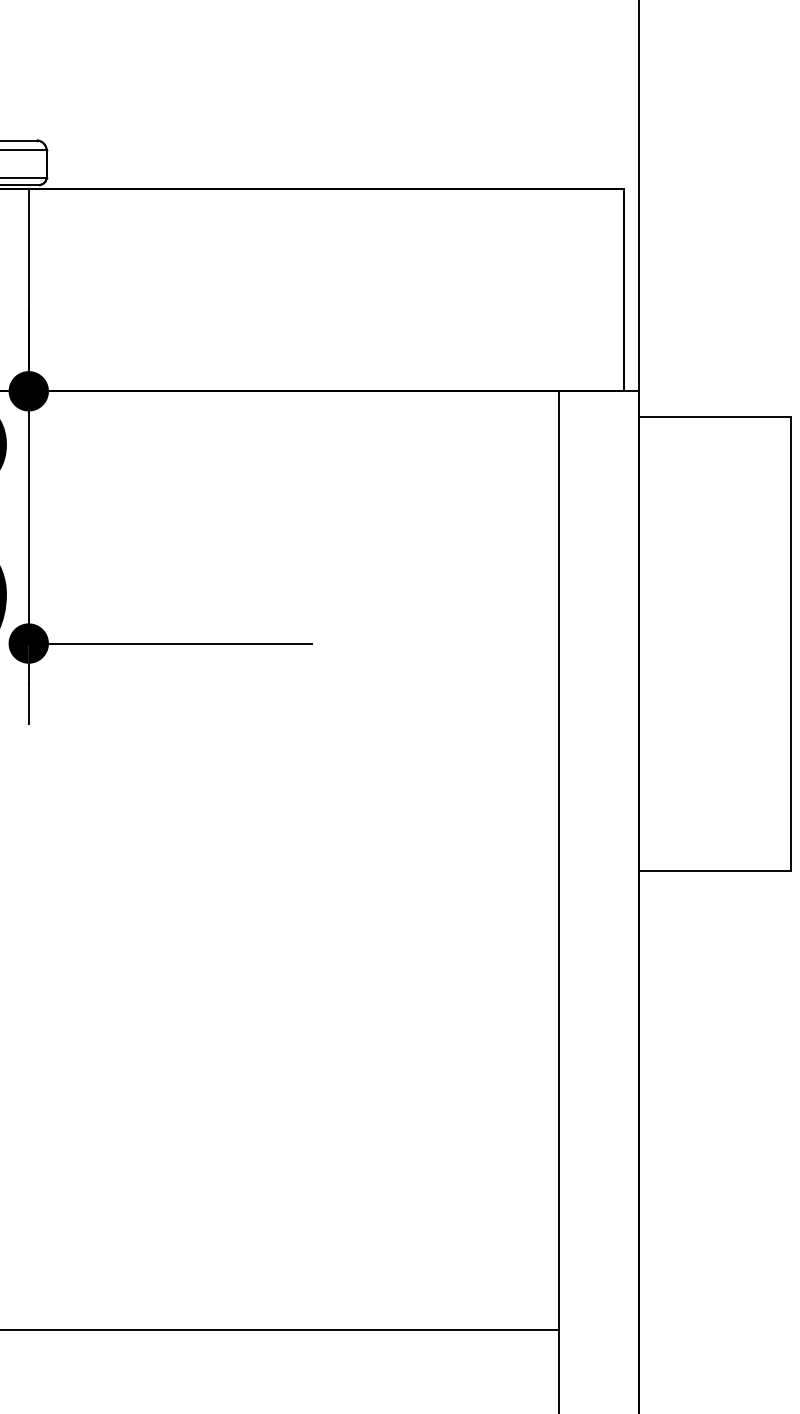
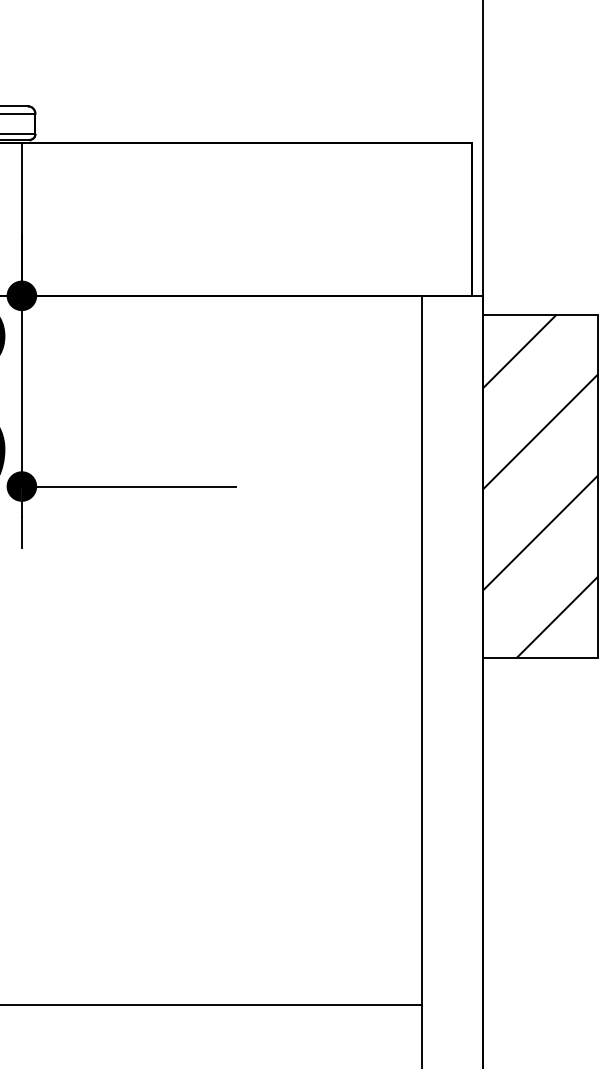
hatch: (714, 643) -> (540, 486), added

